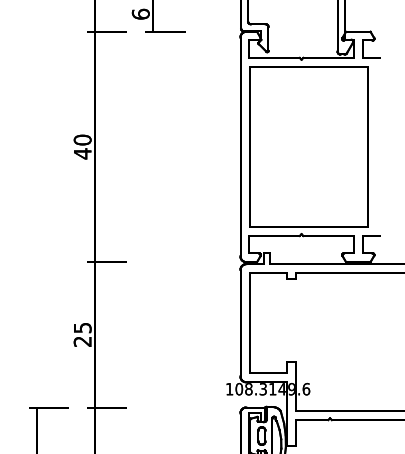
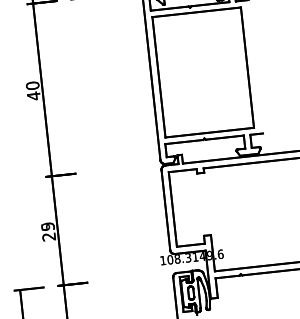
text: (82, 327) -> (47, 226), 25 -> 29

